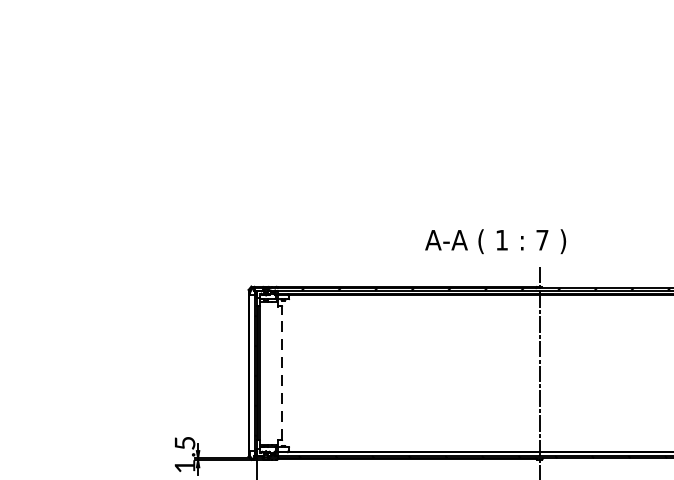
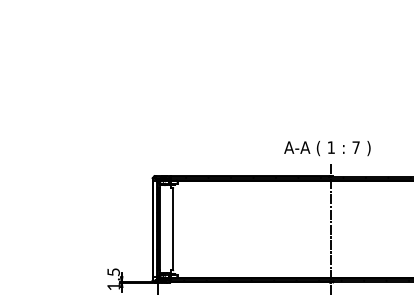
text: (495, 241) -> (327, 148), moved
line: (282, 373) -> (173, 229), dashed -> solid

